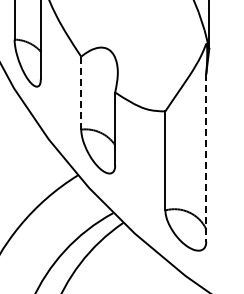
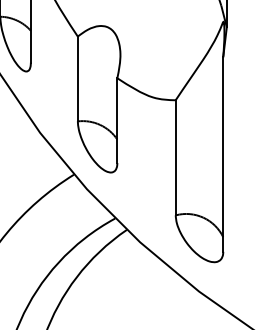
line: (81, 92) -> (78, 78), dashed -> solid
line: (206, 157) -> (223, 153), dashed -> solid

